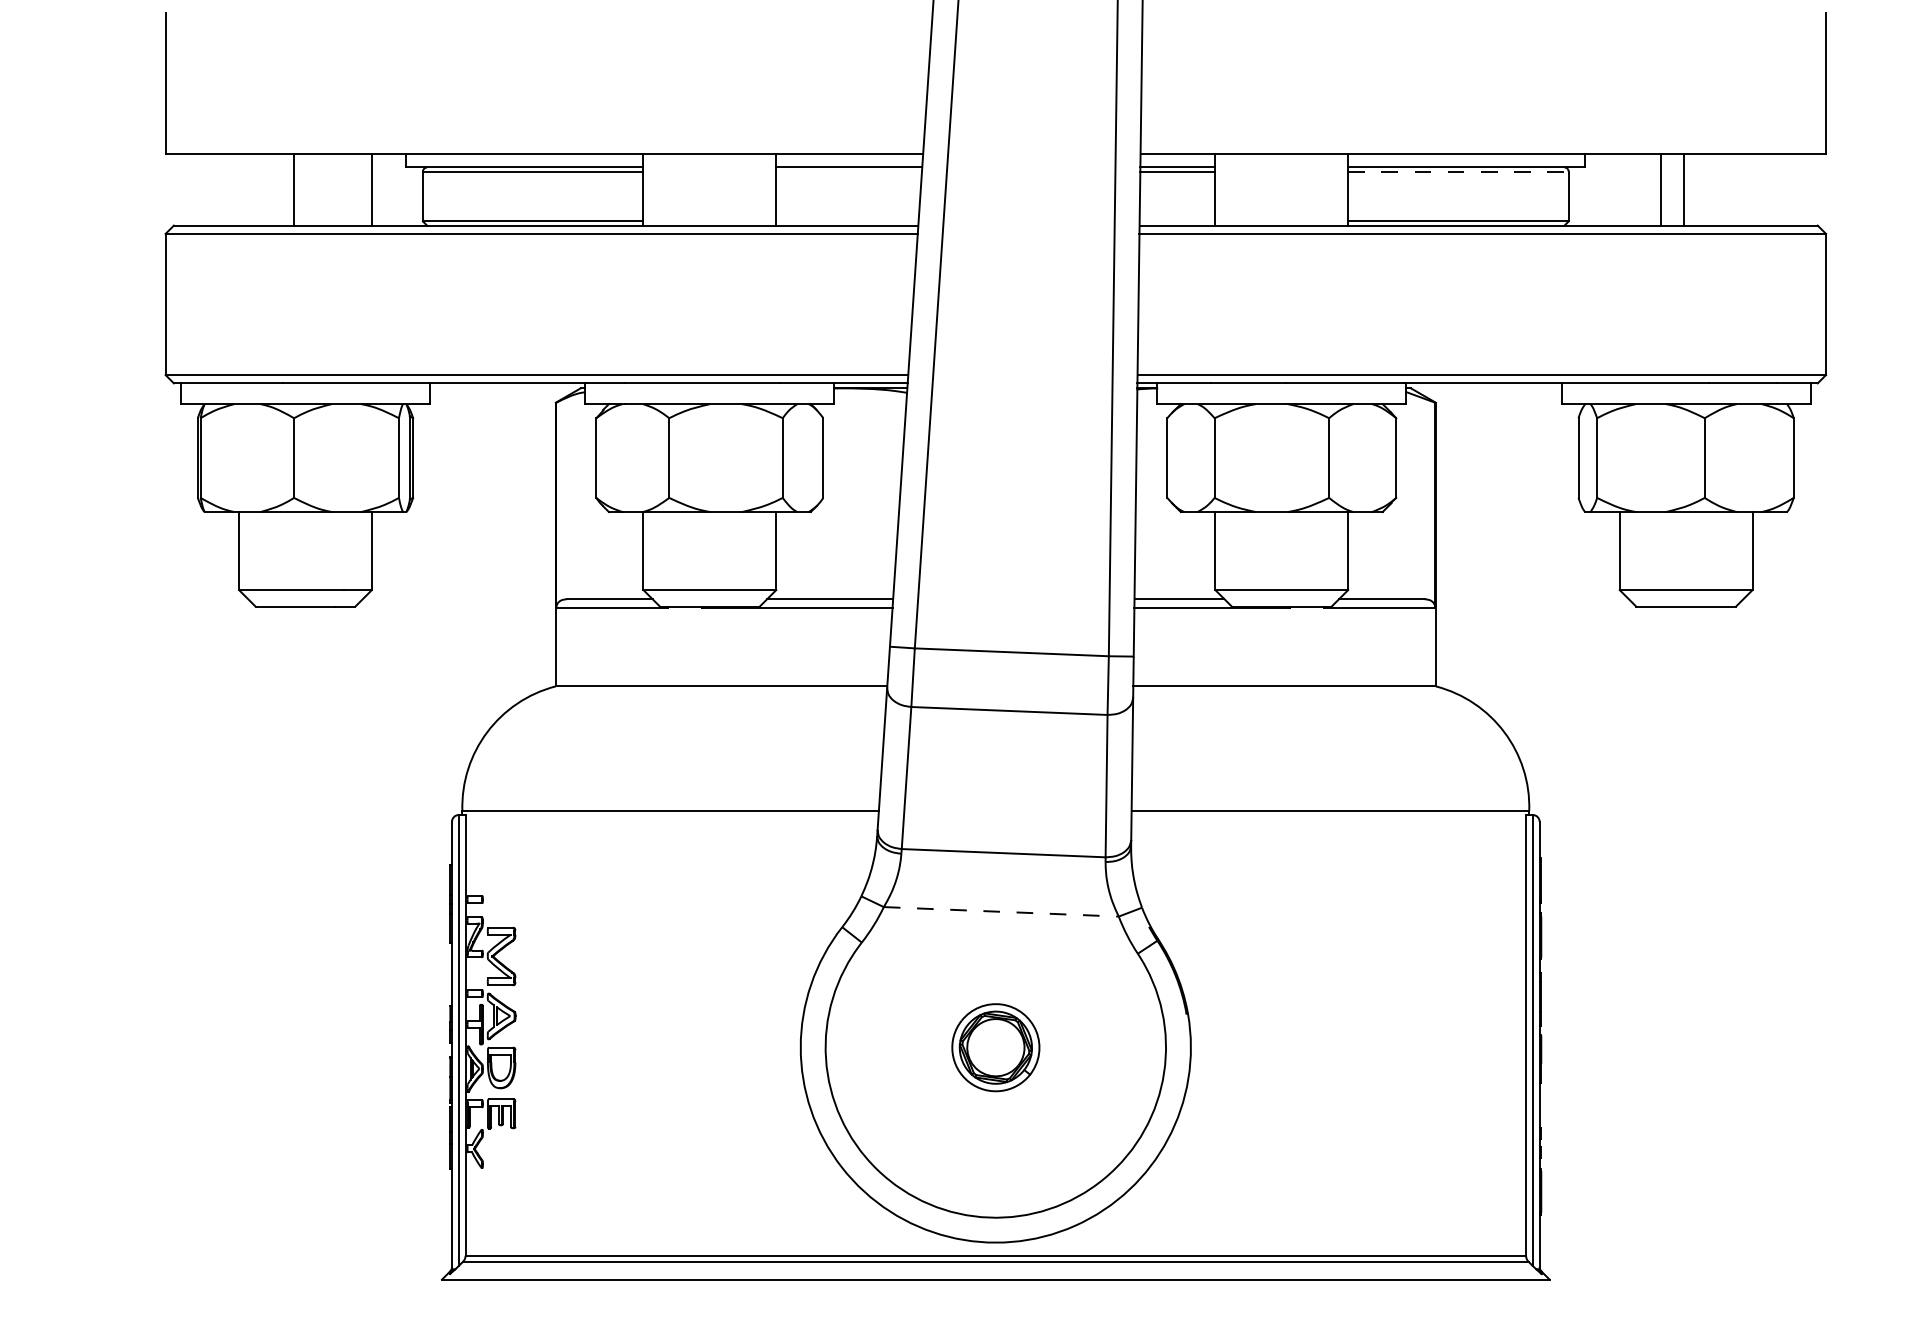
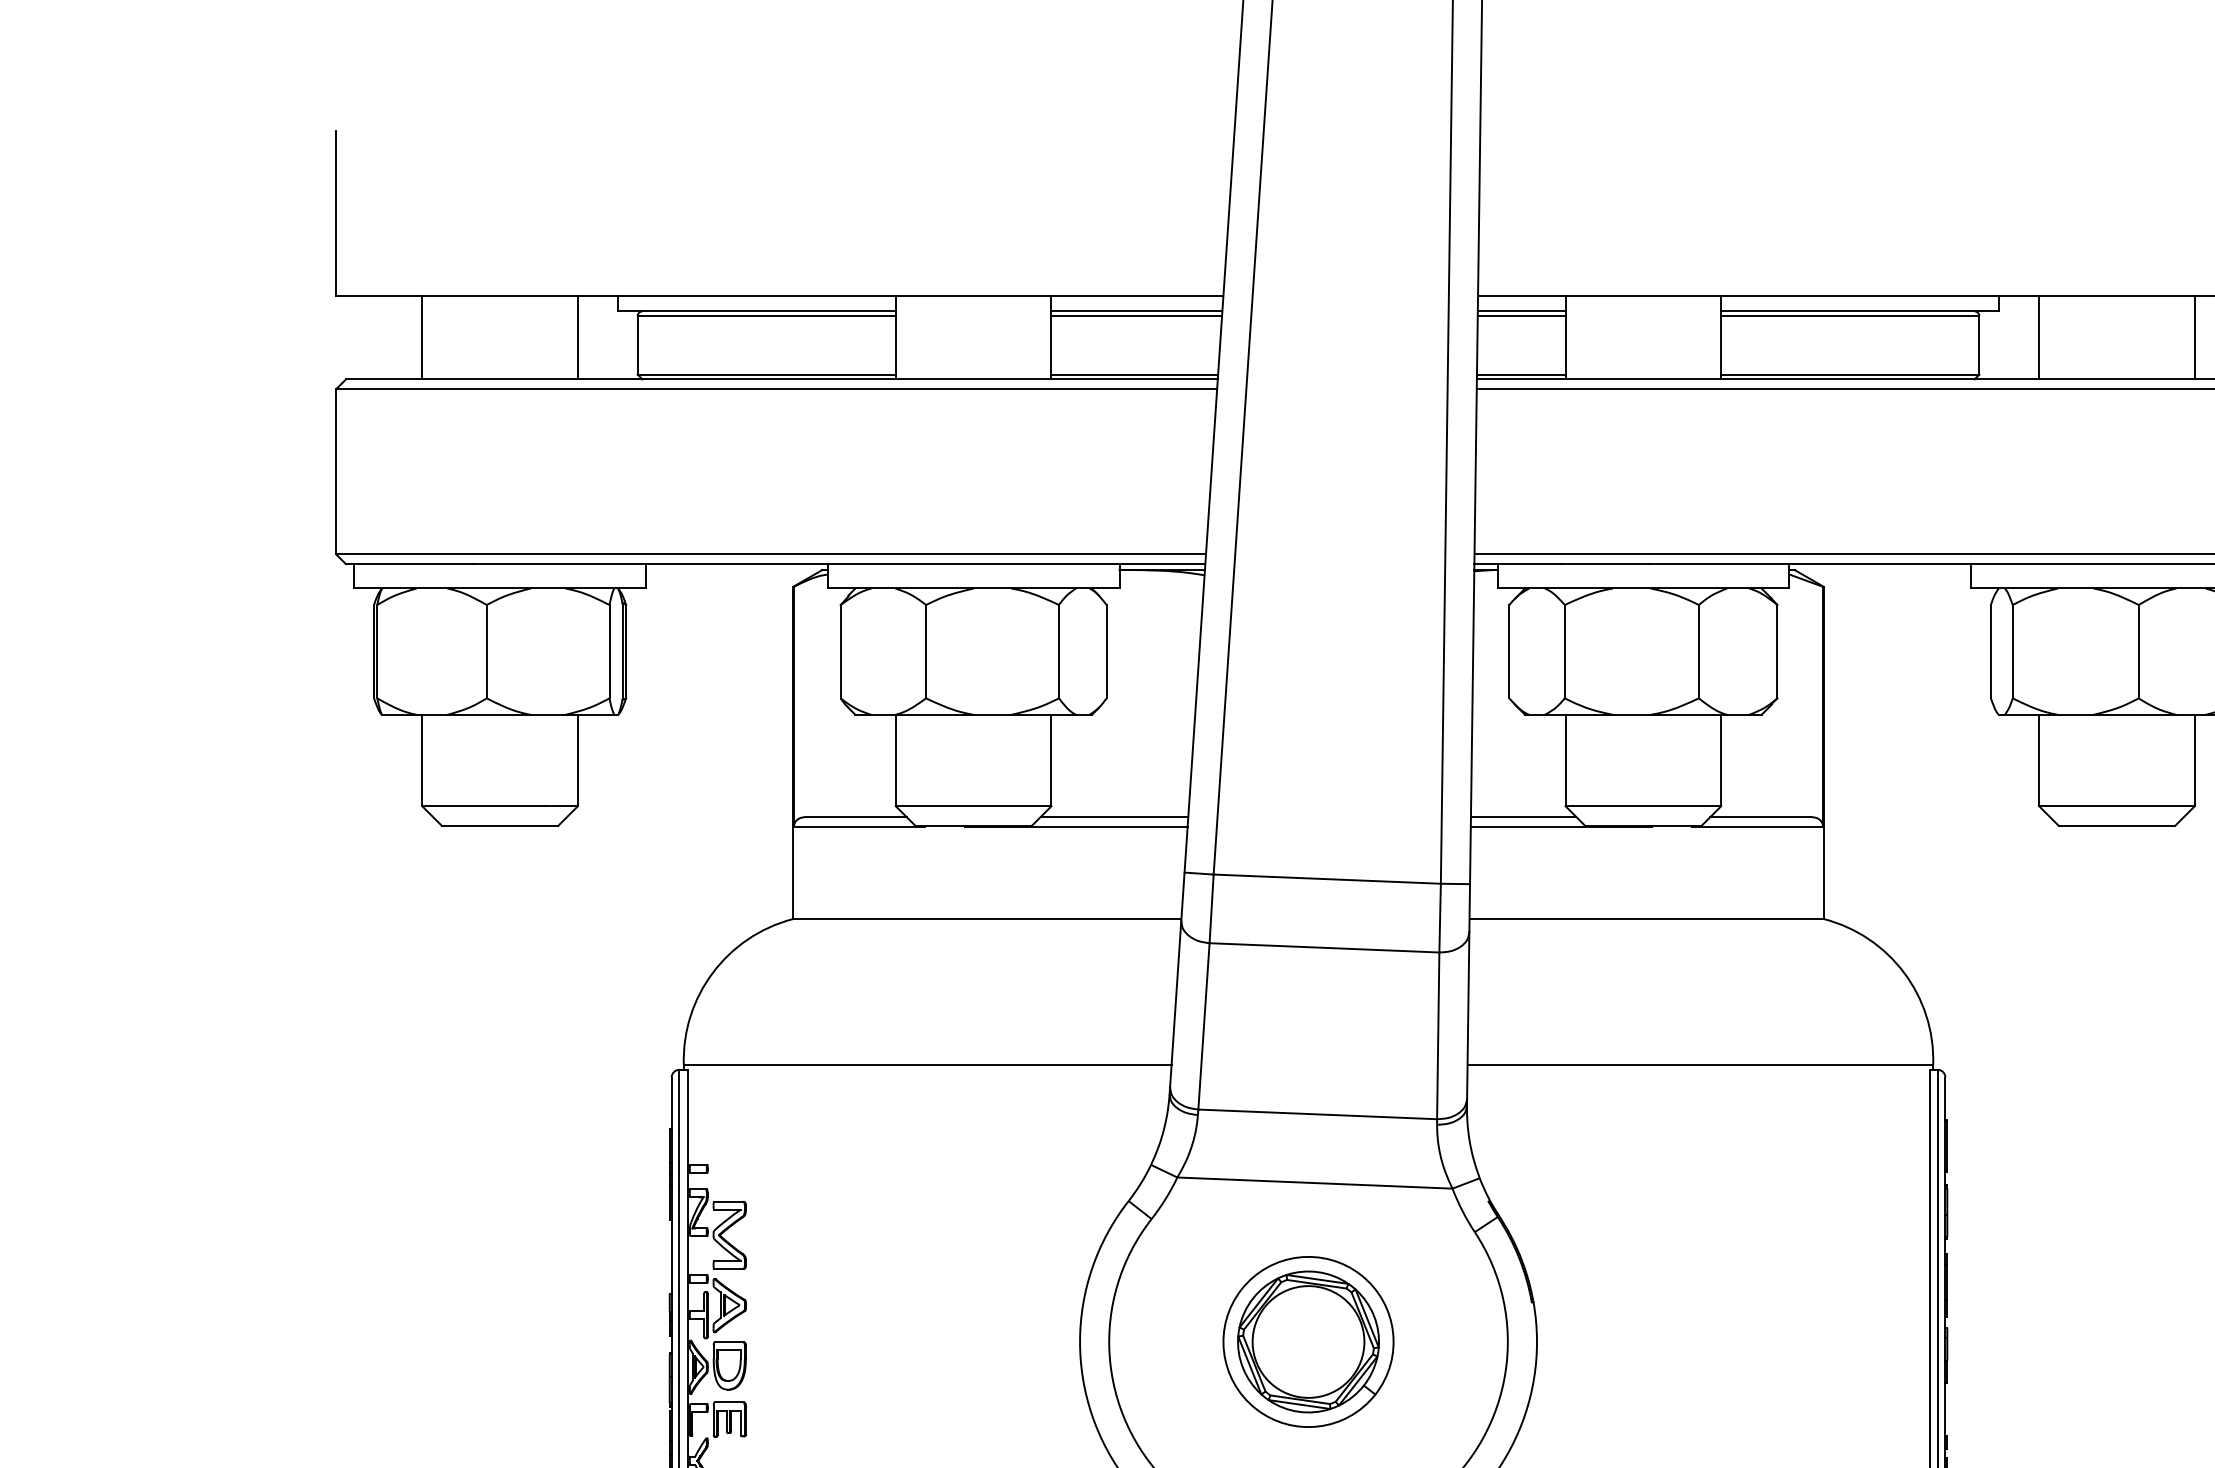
line: (848, 171) -> (1135, 316), added
line: (1458, 171) -> (1850, 316), dashed -> solid
line: (294, 189) -> (422, 337), moved
line: (1660, 189) -> (2038, 337), moved
line: (1683, 189) -> (2194, 337), moved
line: (847, 221) -> (1134, 374), added
line: (1177, 221) -> (1521, 374), added
line: (1001, 911) -> (1315, 1182), dashed -> solid
part: (995, 1047) -> (1308, 1341), size x1.67

